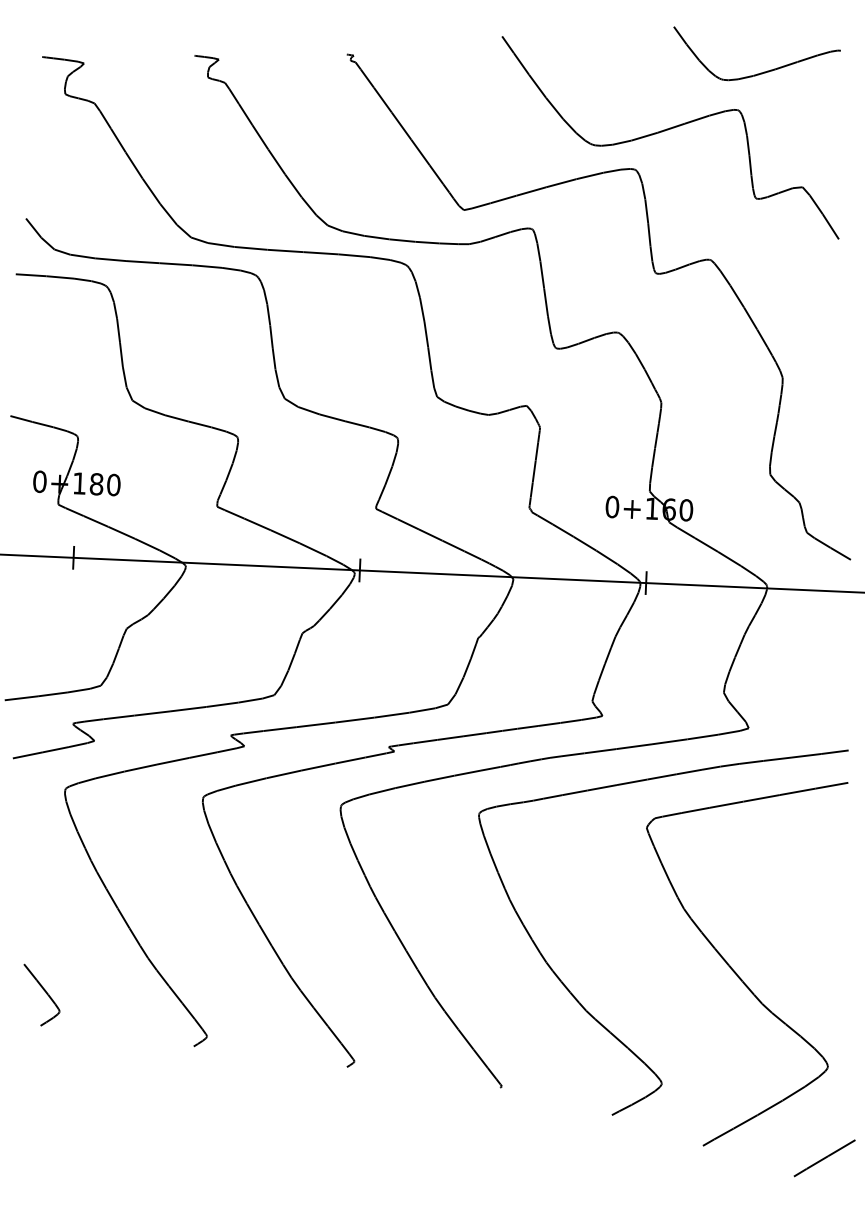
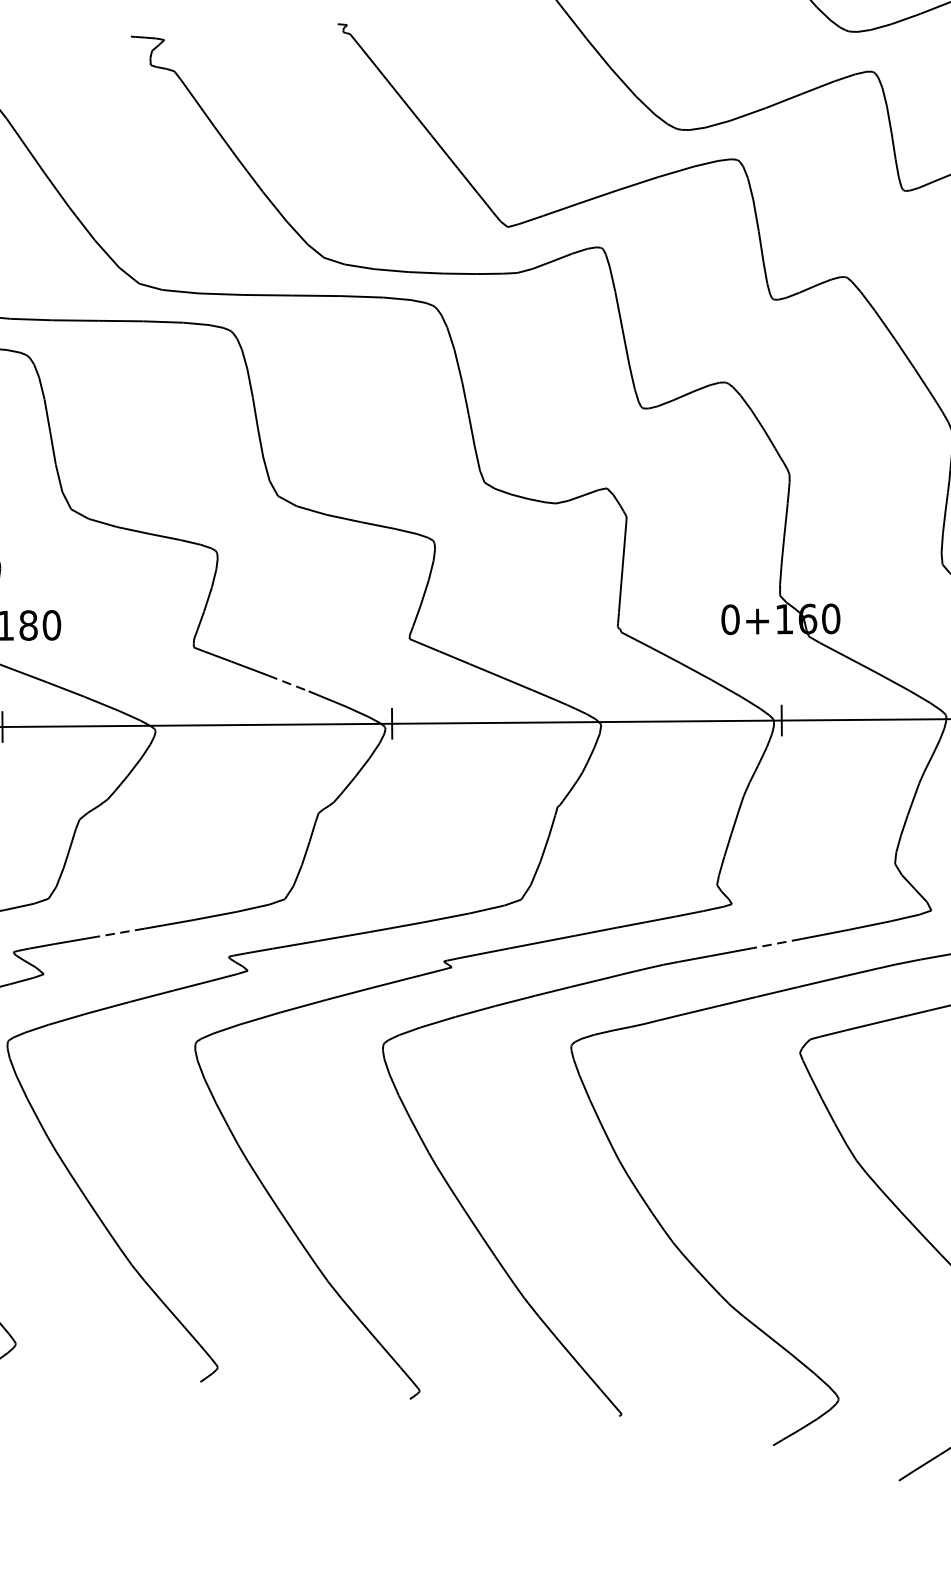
line: (285, 536) -> (288, 682), solid -> dashed
line: (152, 713) -> (120, 932), solid -> dashed
line: (633, 746) -> (776, 943), solid -> dashed

